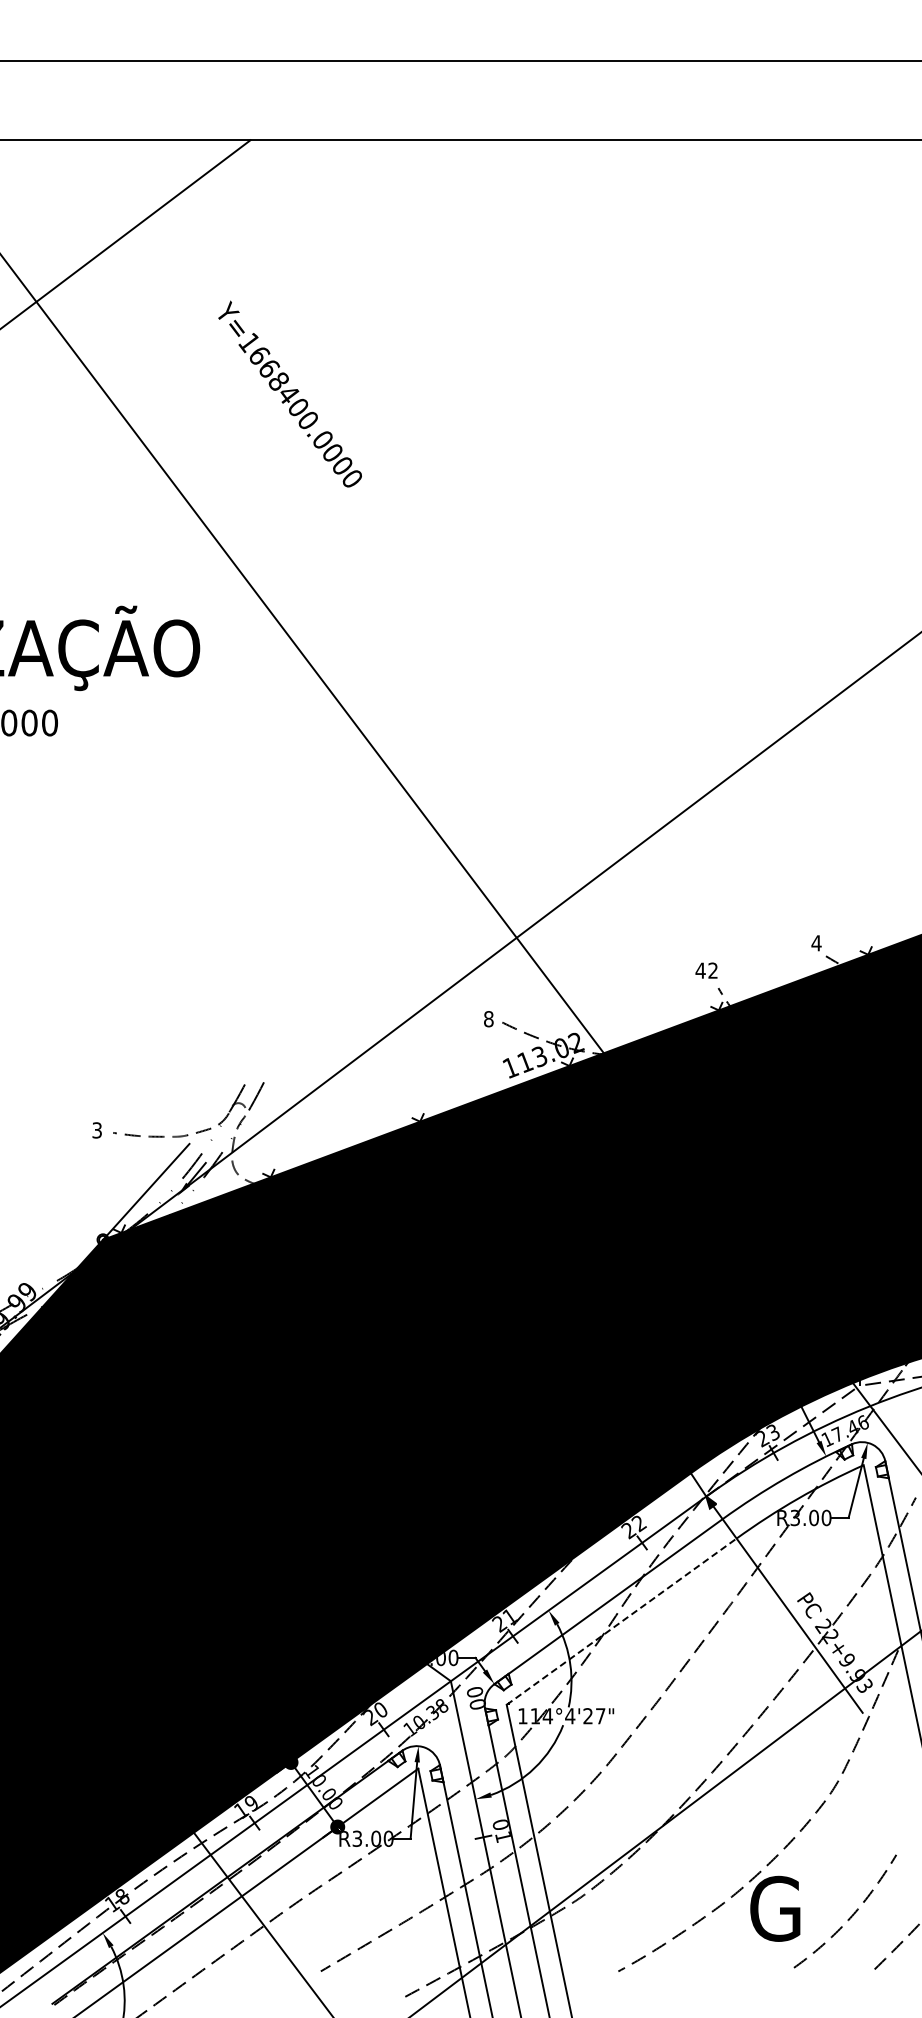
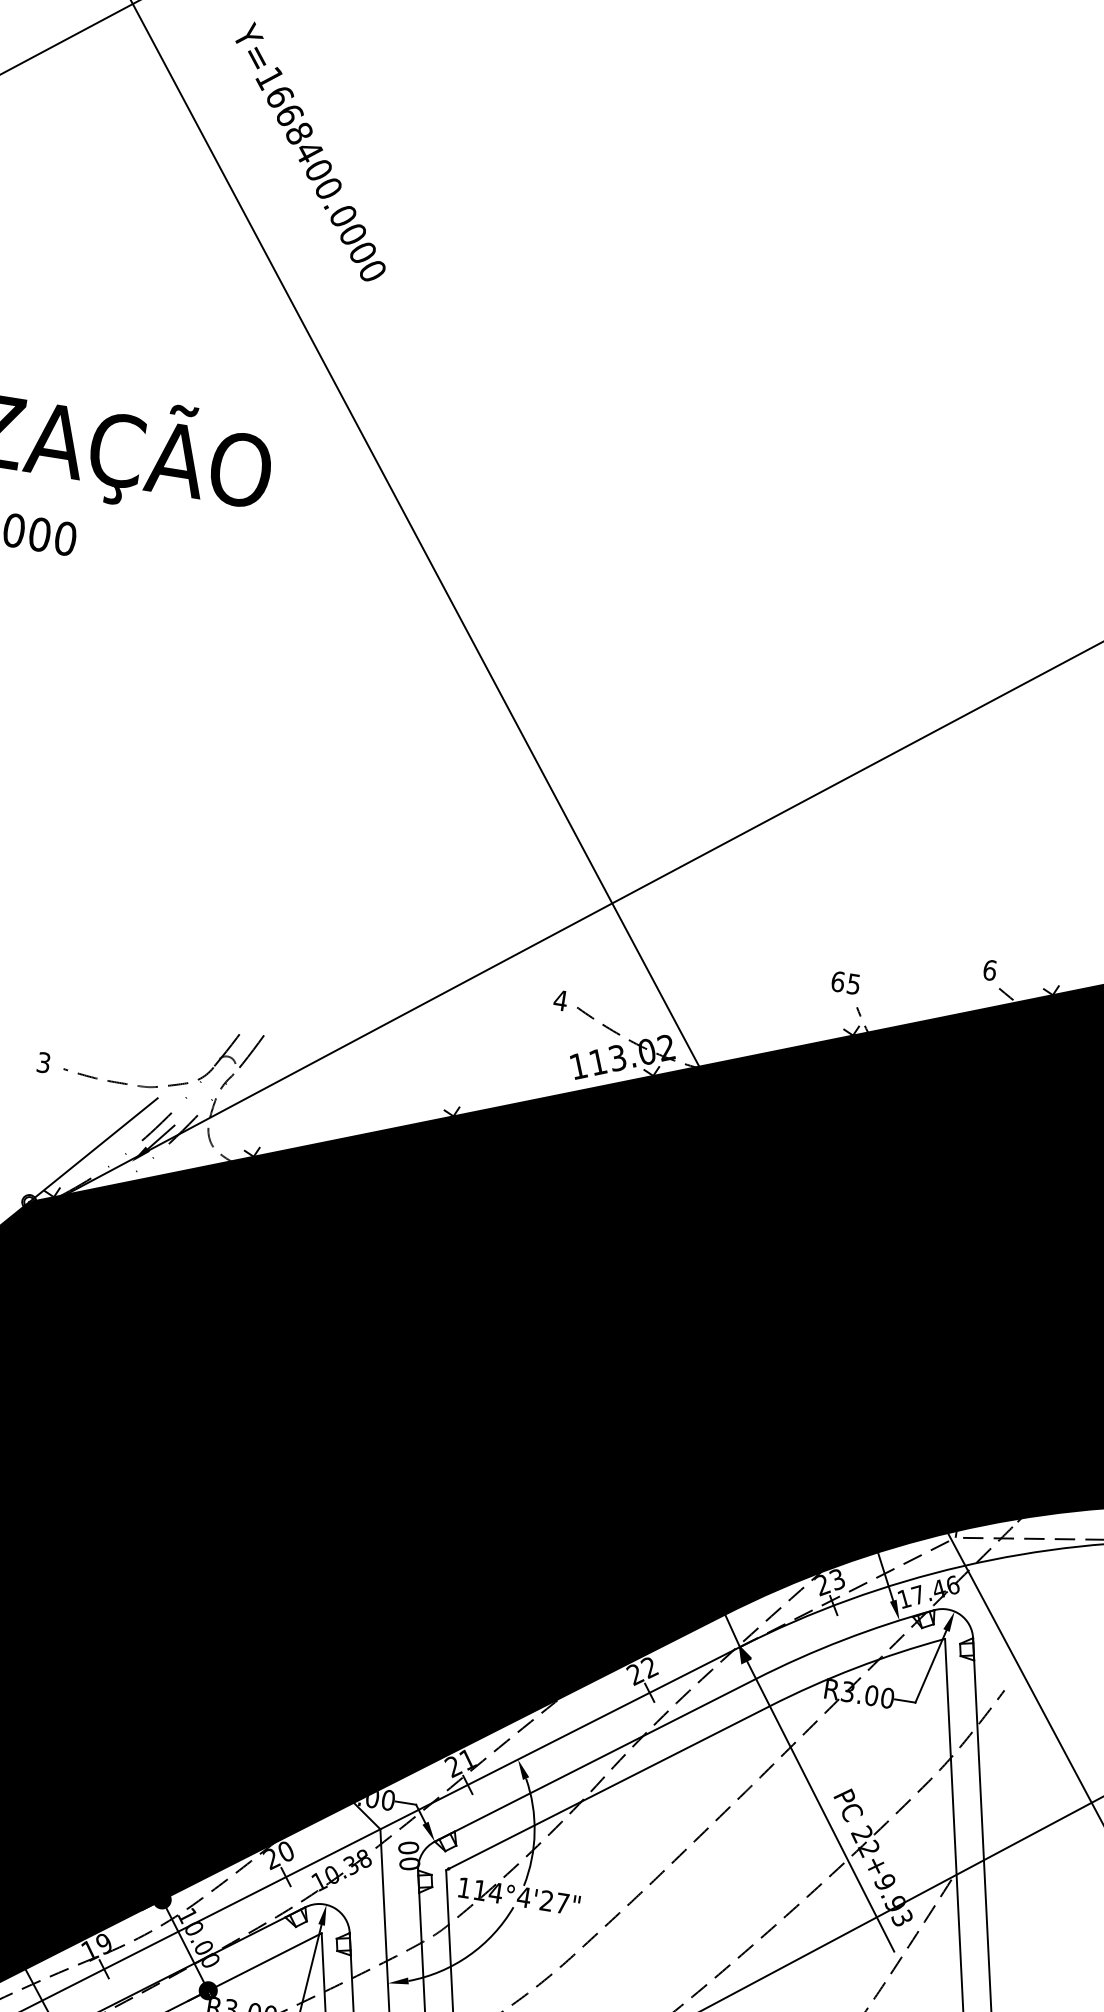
text: (289, 393) -> (310, 150), moved
text: (816, 943) -> (989, 970), 4 -> 6
text: (706, 970) -> (845, 982), 42 -> 65
text: (488, 1019) -> (560, 1000), 8 -> 4
line: (621, 1621) -> (607, 1787), dashed -> solid

